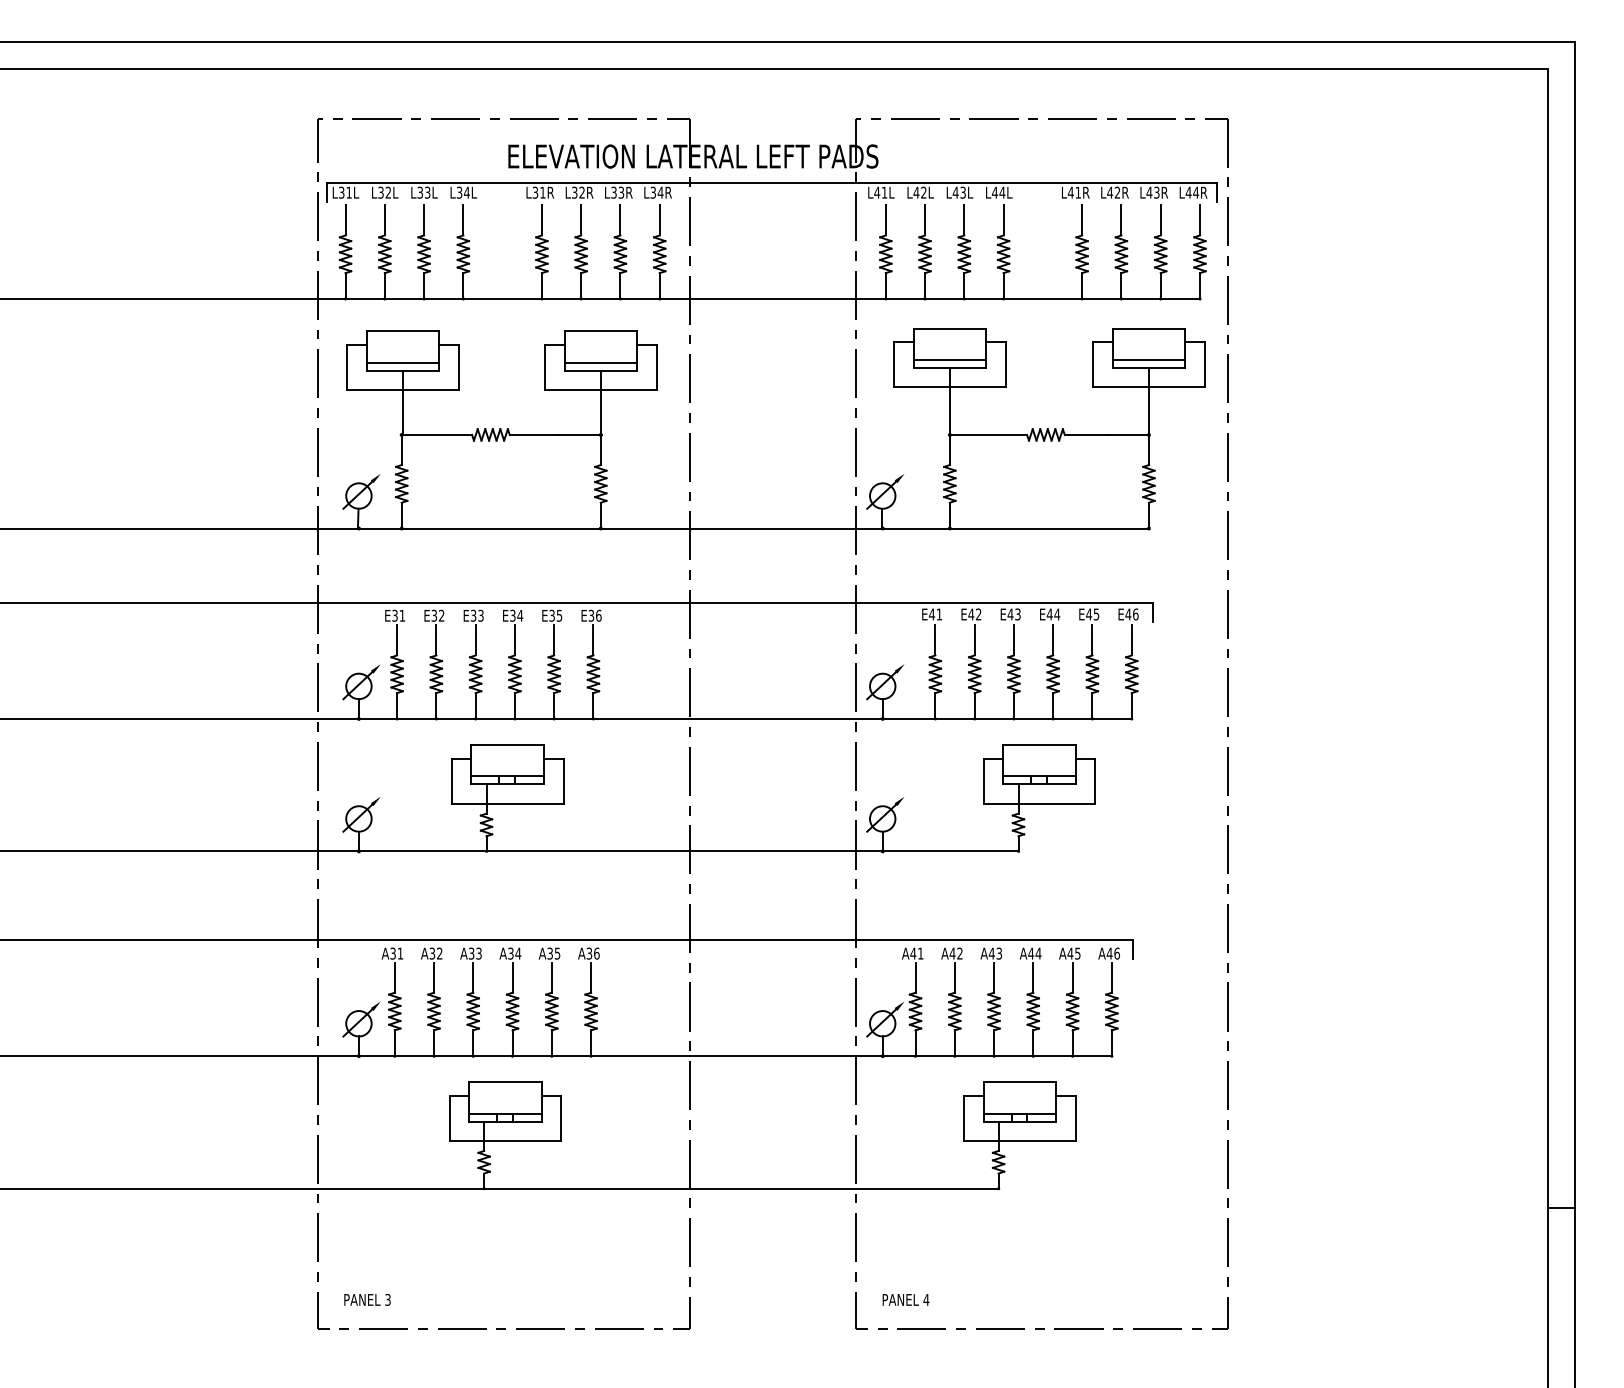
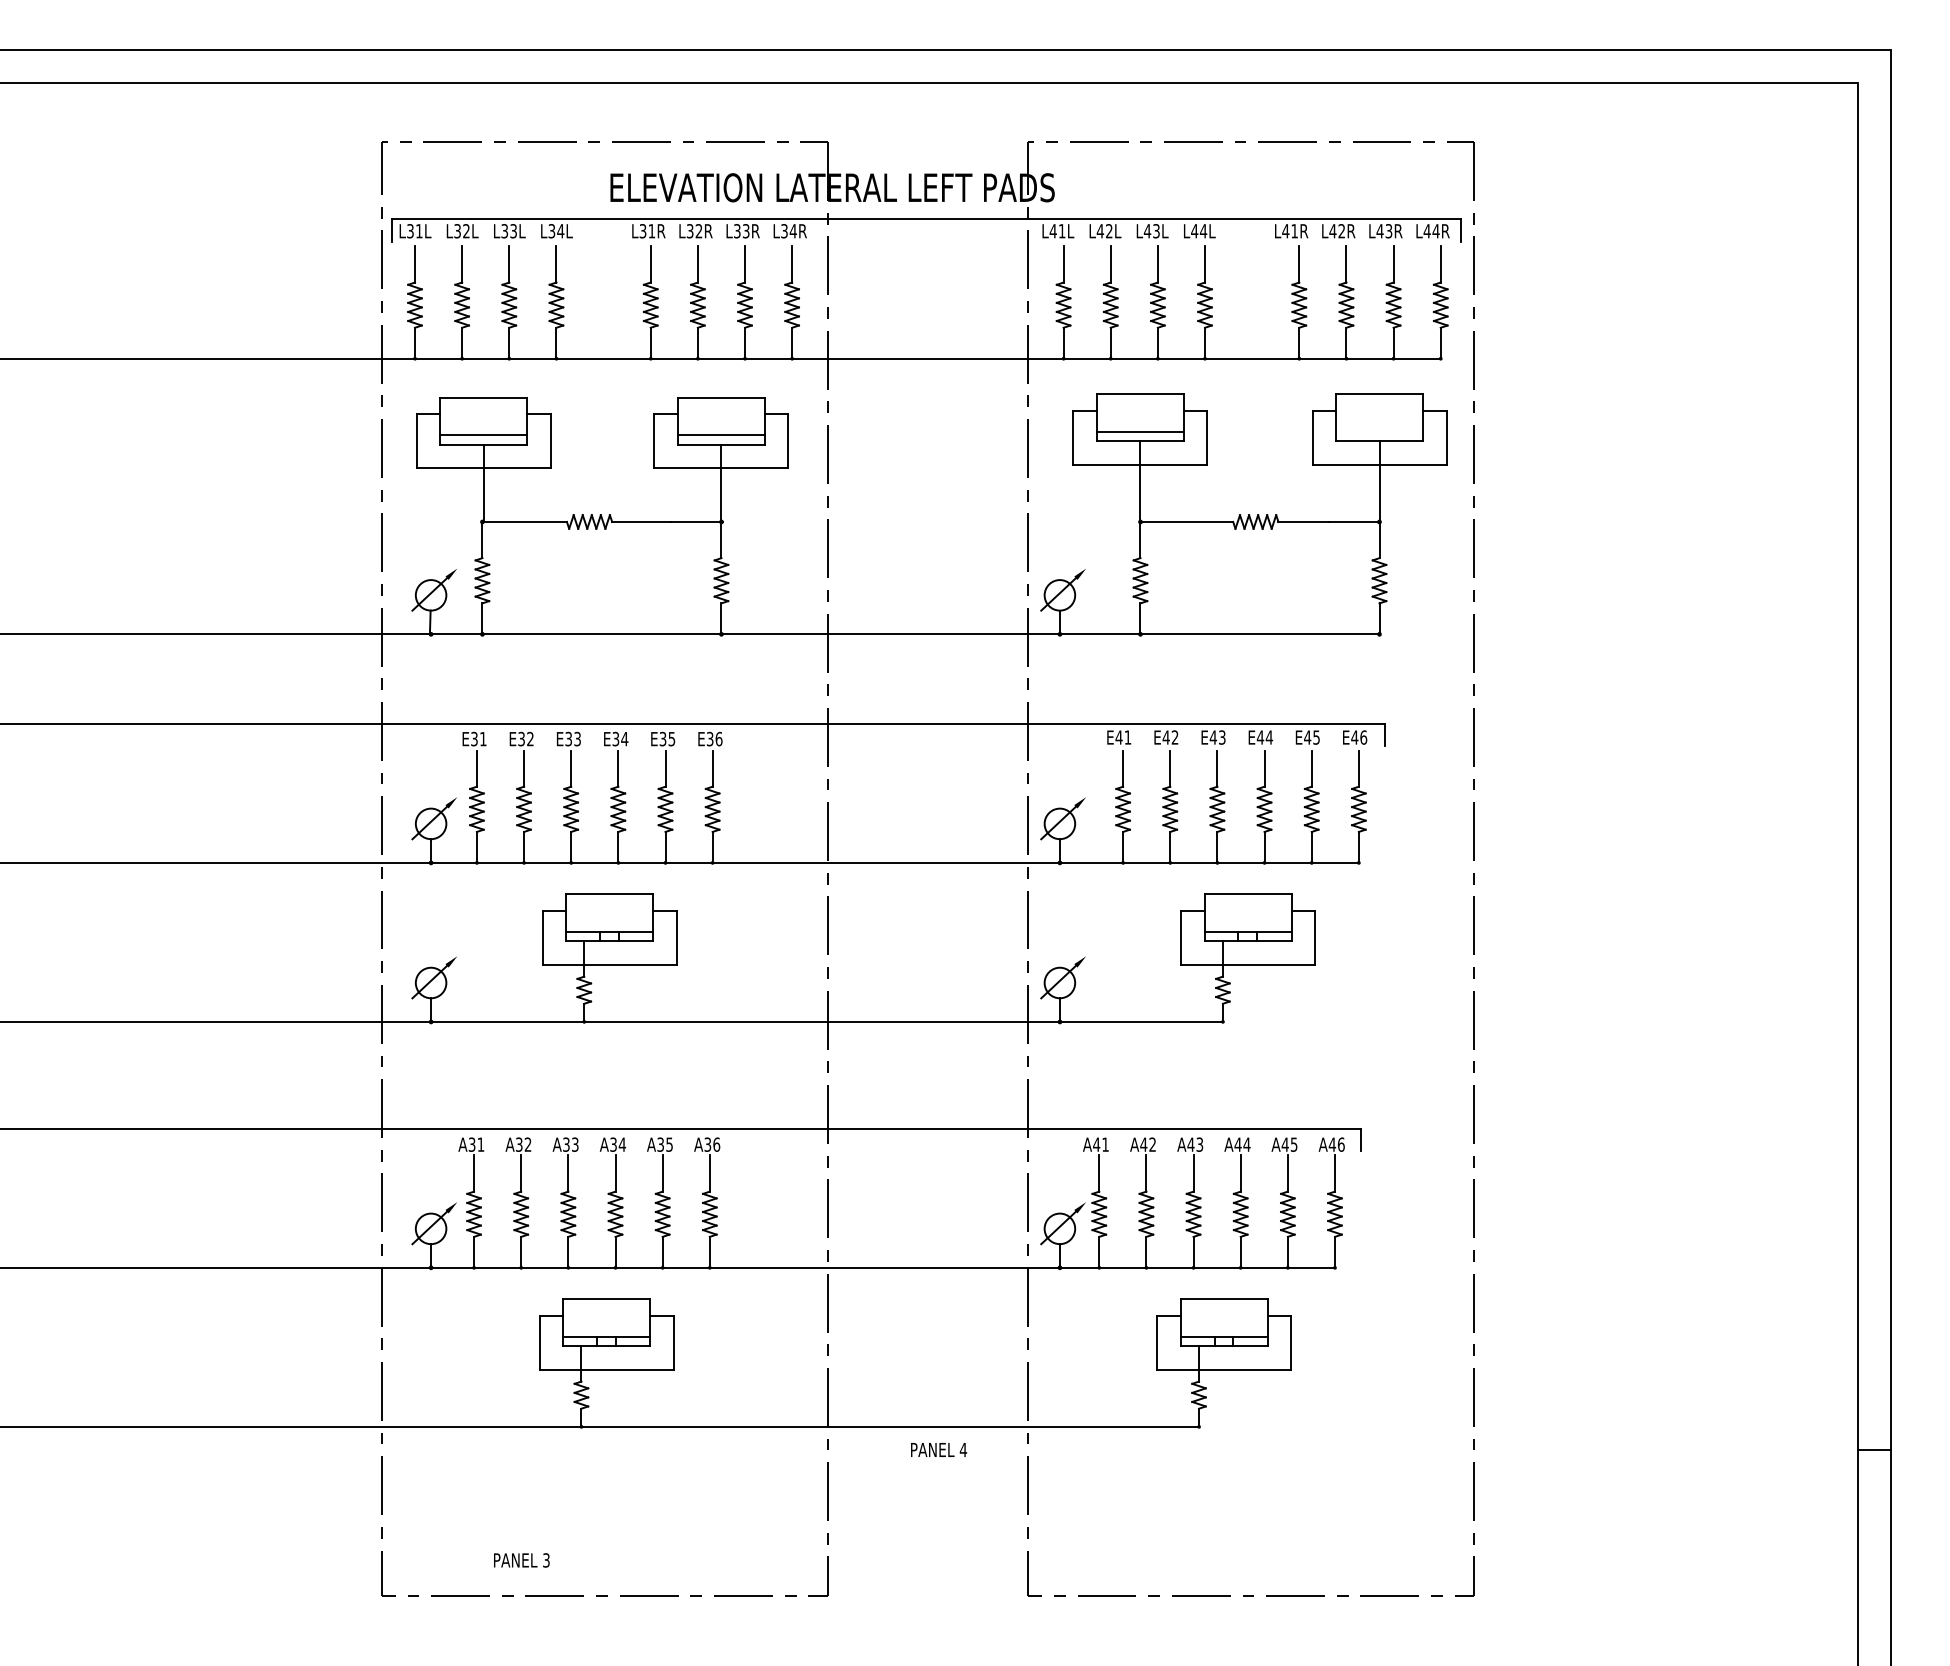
line: (1148, 359) -> (1378, 431), removed
text: (367, 1299) -> (521, 1559), moved
text: (905, 1299) -> (938, 1449), moved

